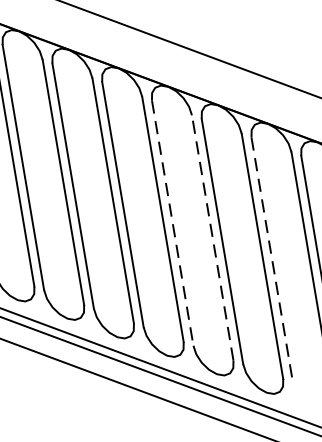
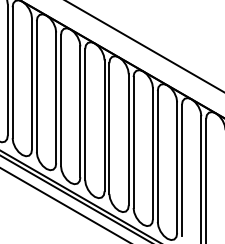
line: (172, 224) -> (133, 143), dashed -> solid
line: (213, 237) -> (153, 153), dashed -> solid
line: (271, 260) -> (181, 170), dashed -> solid

